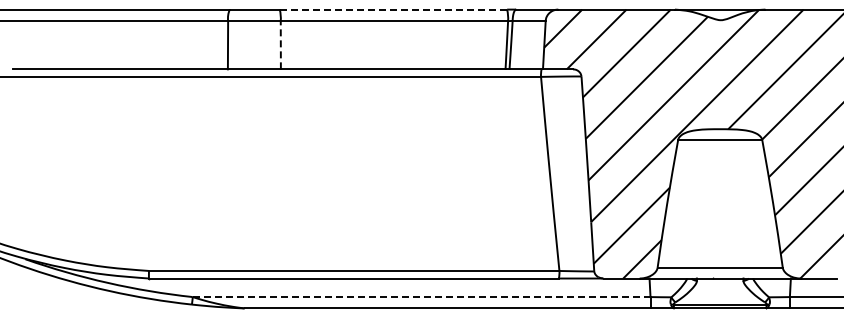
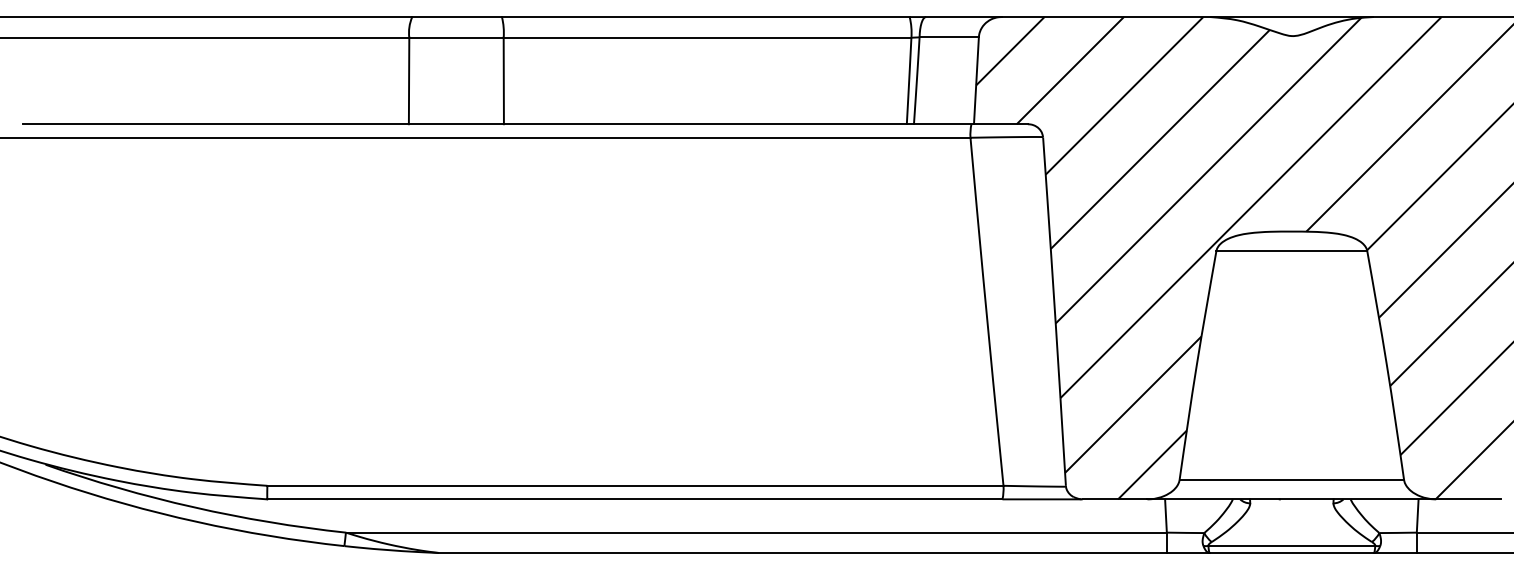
line: (393, 9) -> (705, 16), dashed -> solid
line: (280, 44) -> (503, 79), dashed -> solid
line: (421, 297) -> (756, 533), dashed -> solid

